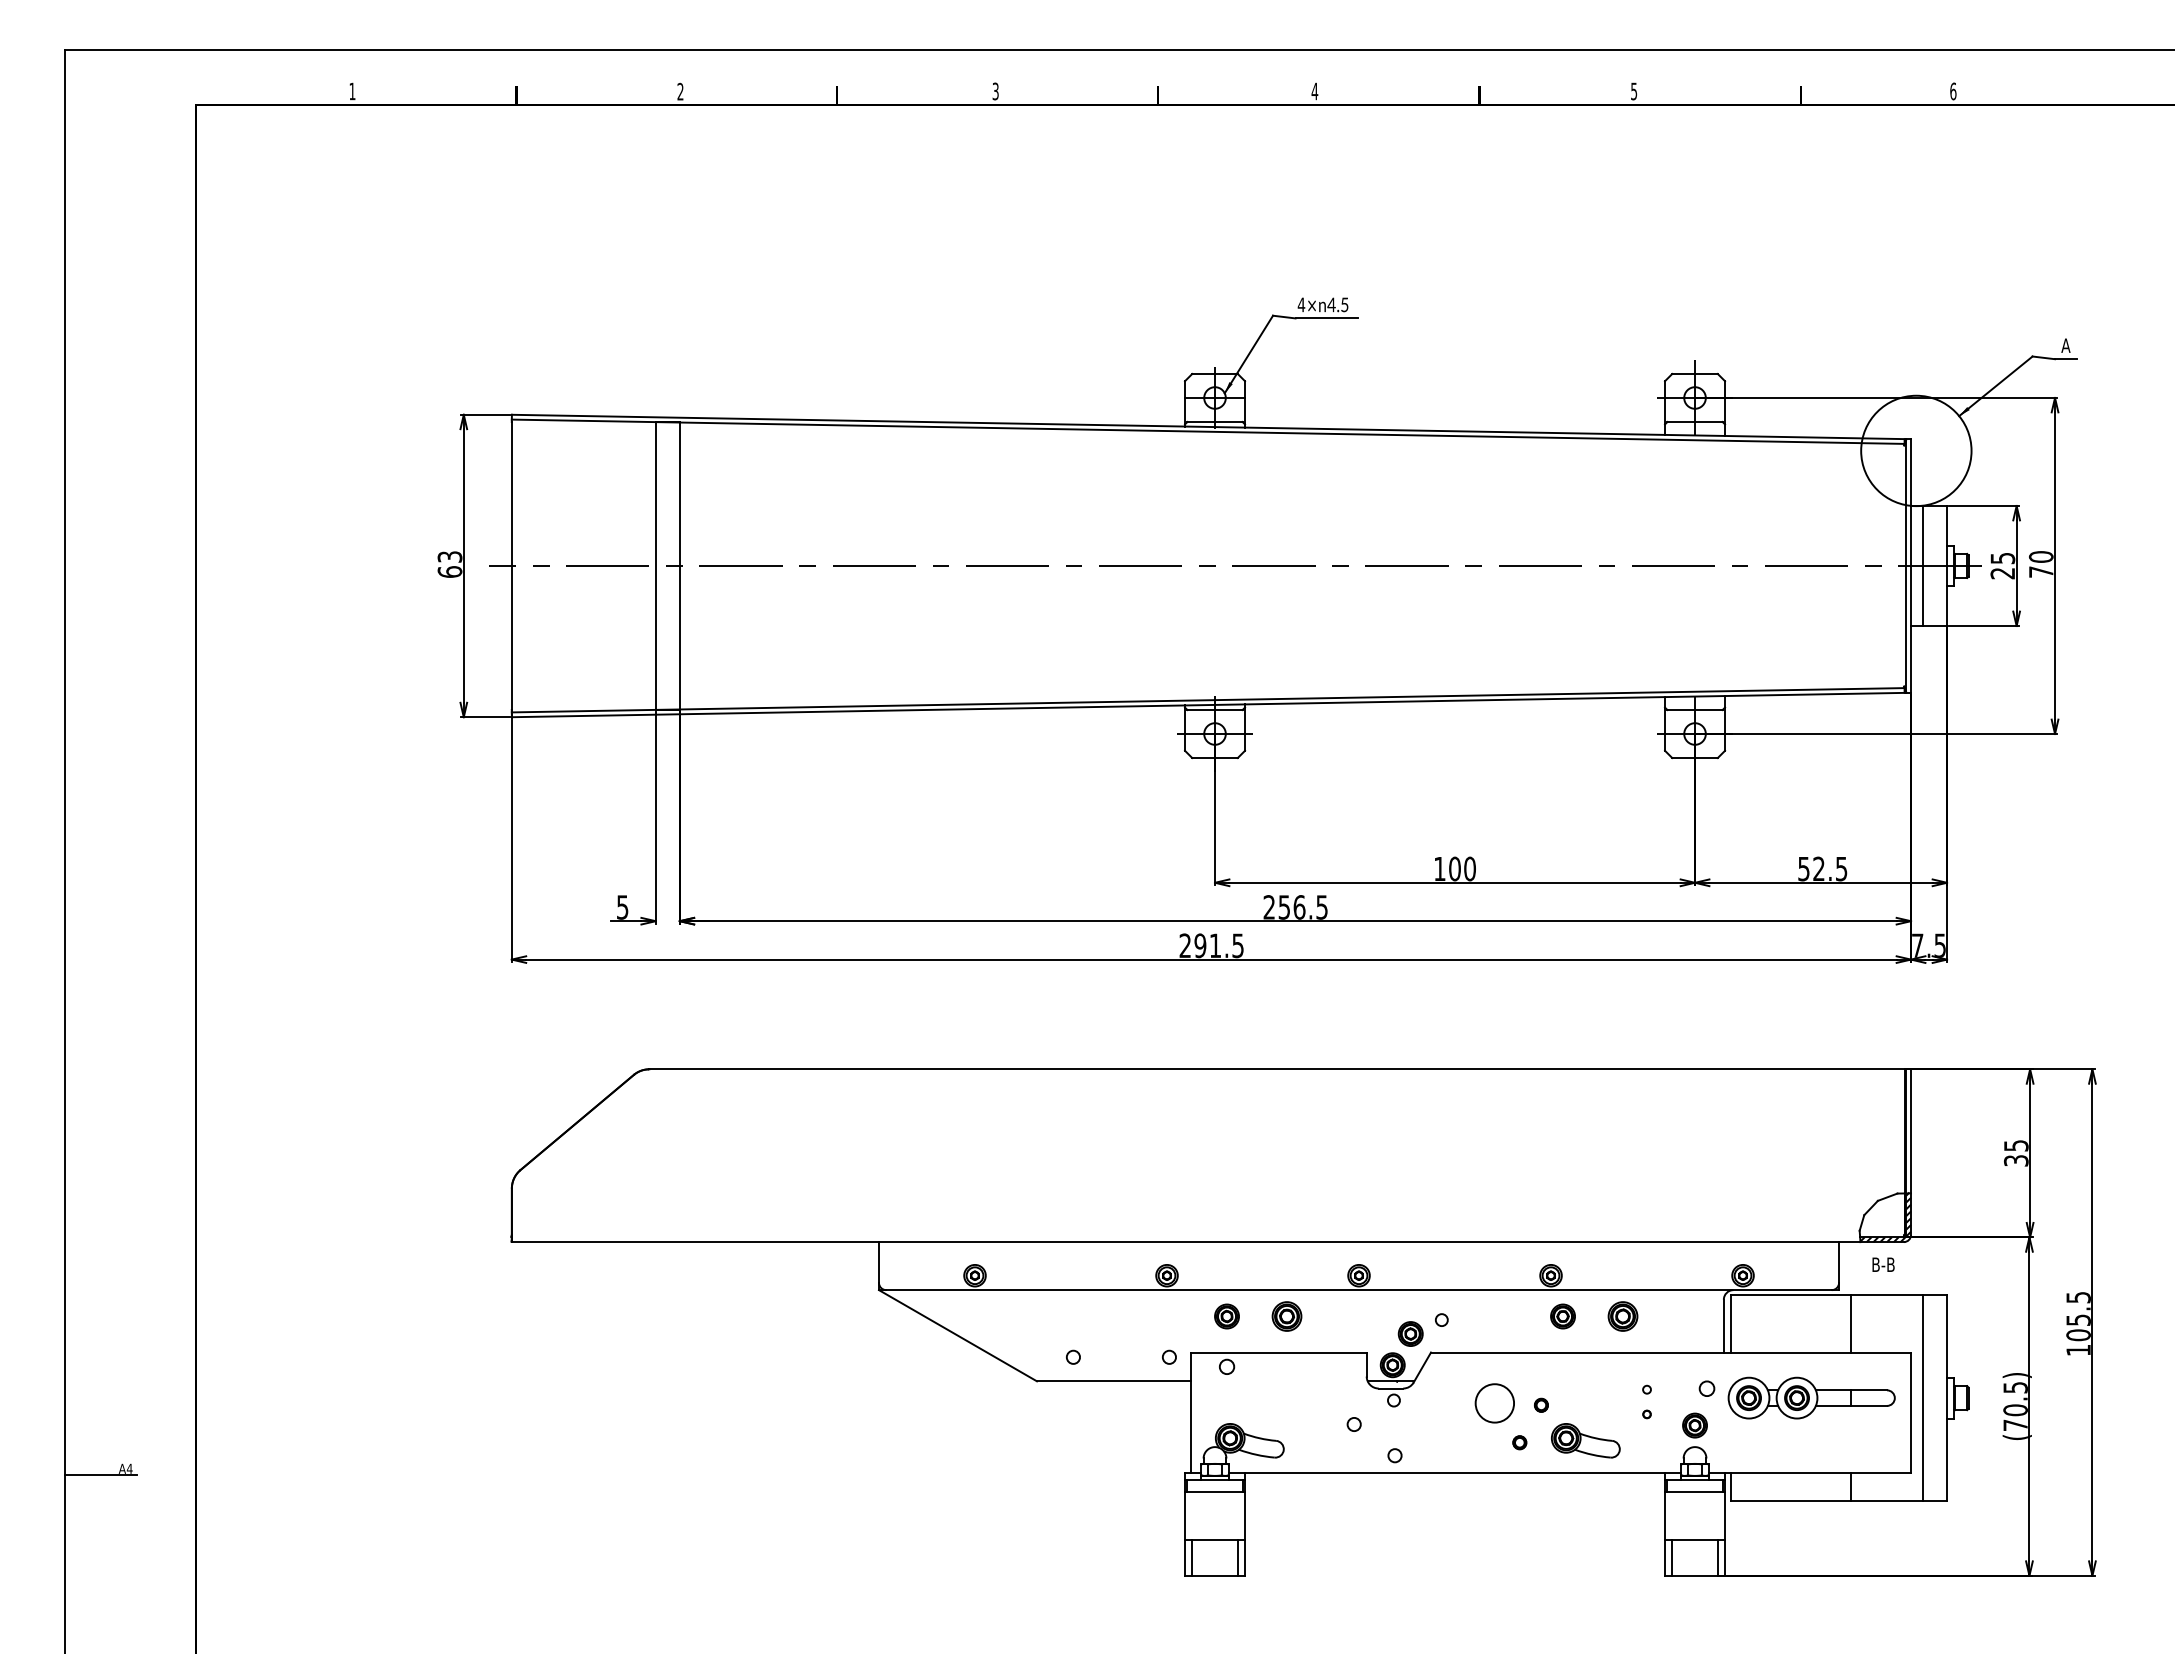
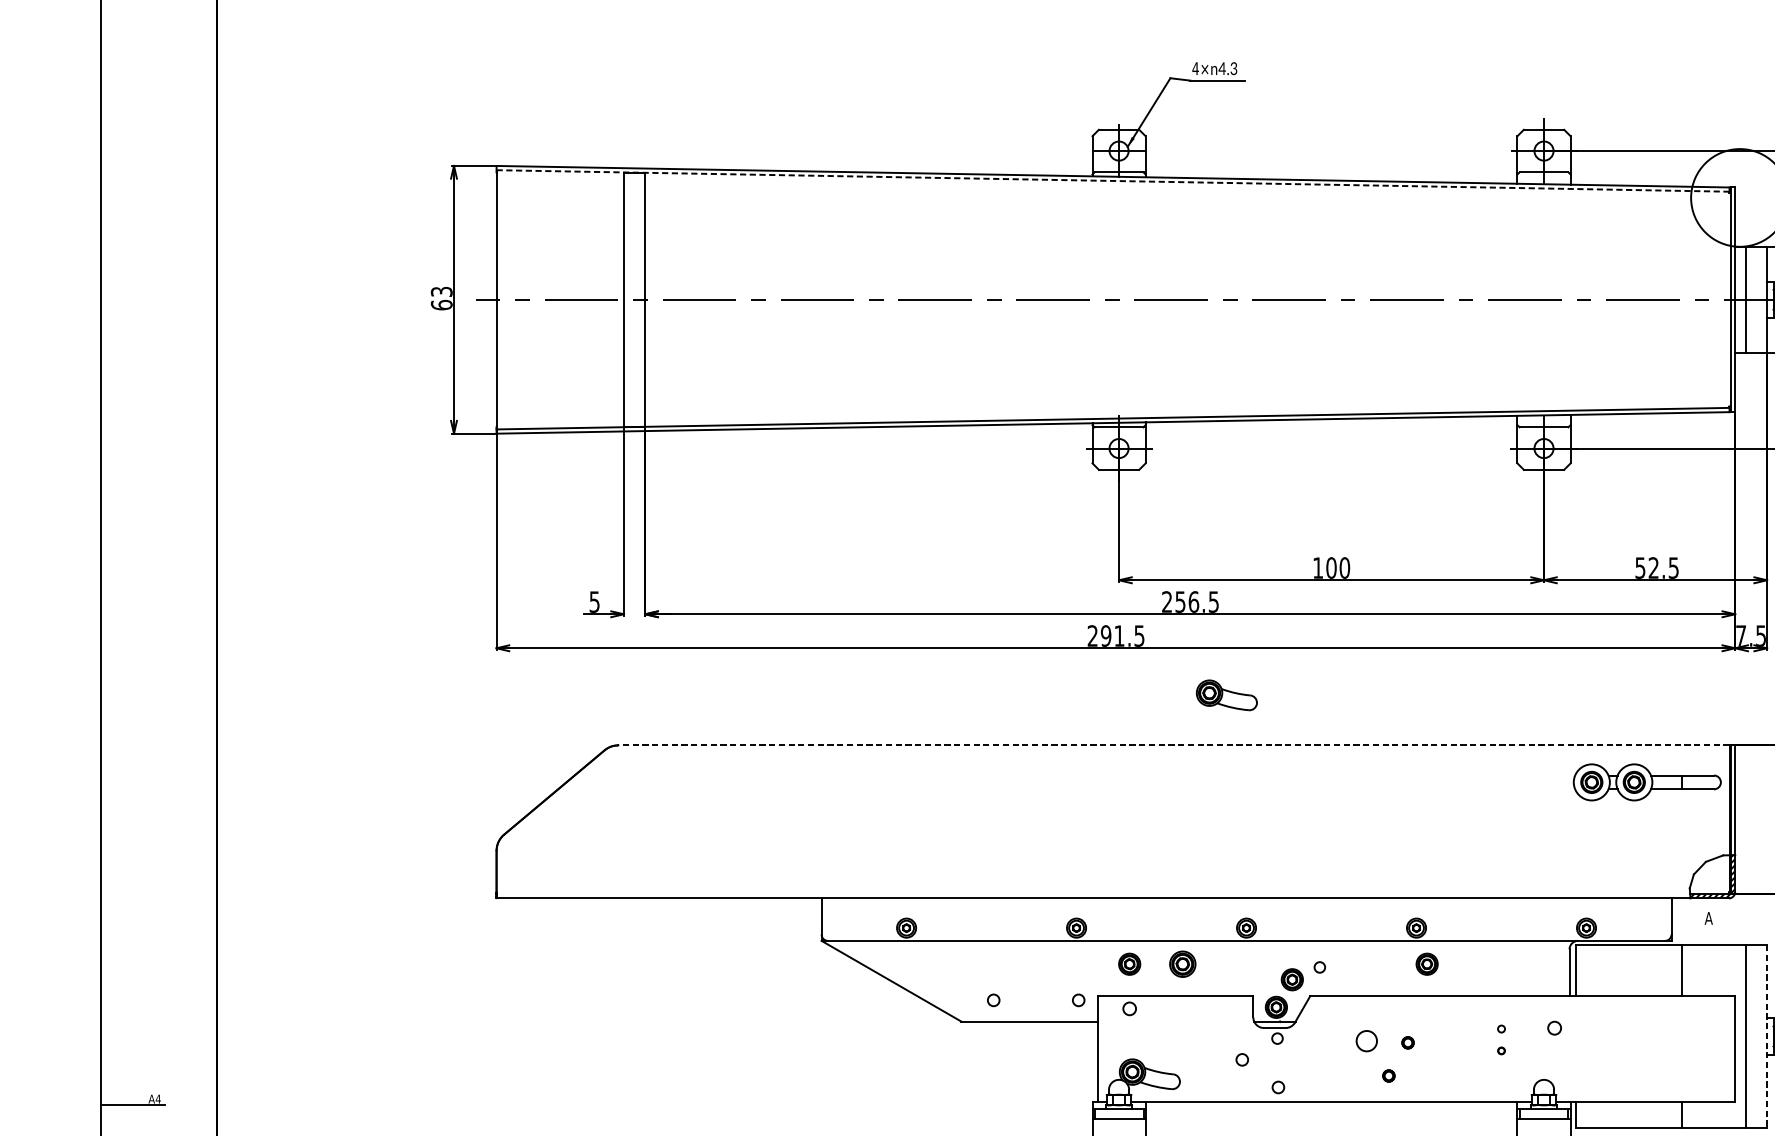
text: (1344, 304) -> (1233, 68), 4.5 -> 4.3
line: (1208, 431) -> (1113, 180), solid -> dashed
line: (1277, 1069) -> (1174, 745), solid -> dashed
text: (1883, 1264) -> (1710, 918), B-B -> A
part: (1622, 1316) -> (1479, 964), removed
part: (1811, 1397) -> (1647, 781), moved
line: (1947, 1398) -> (1767, 1036), solid -> dashed
circle: (1494, 1403) -> (1366, 1041), size x0.6
part: (1694, 1425) -> (1543, 1060), removed
part: (1585, 1440) -> (1226, 695), moved

